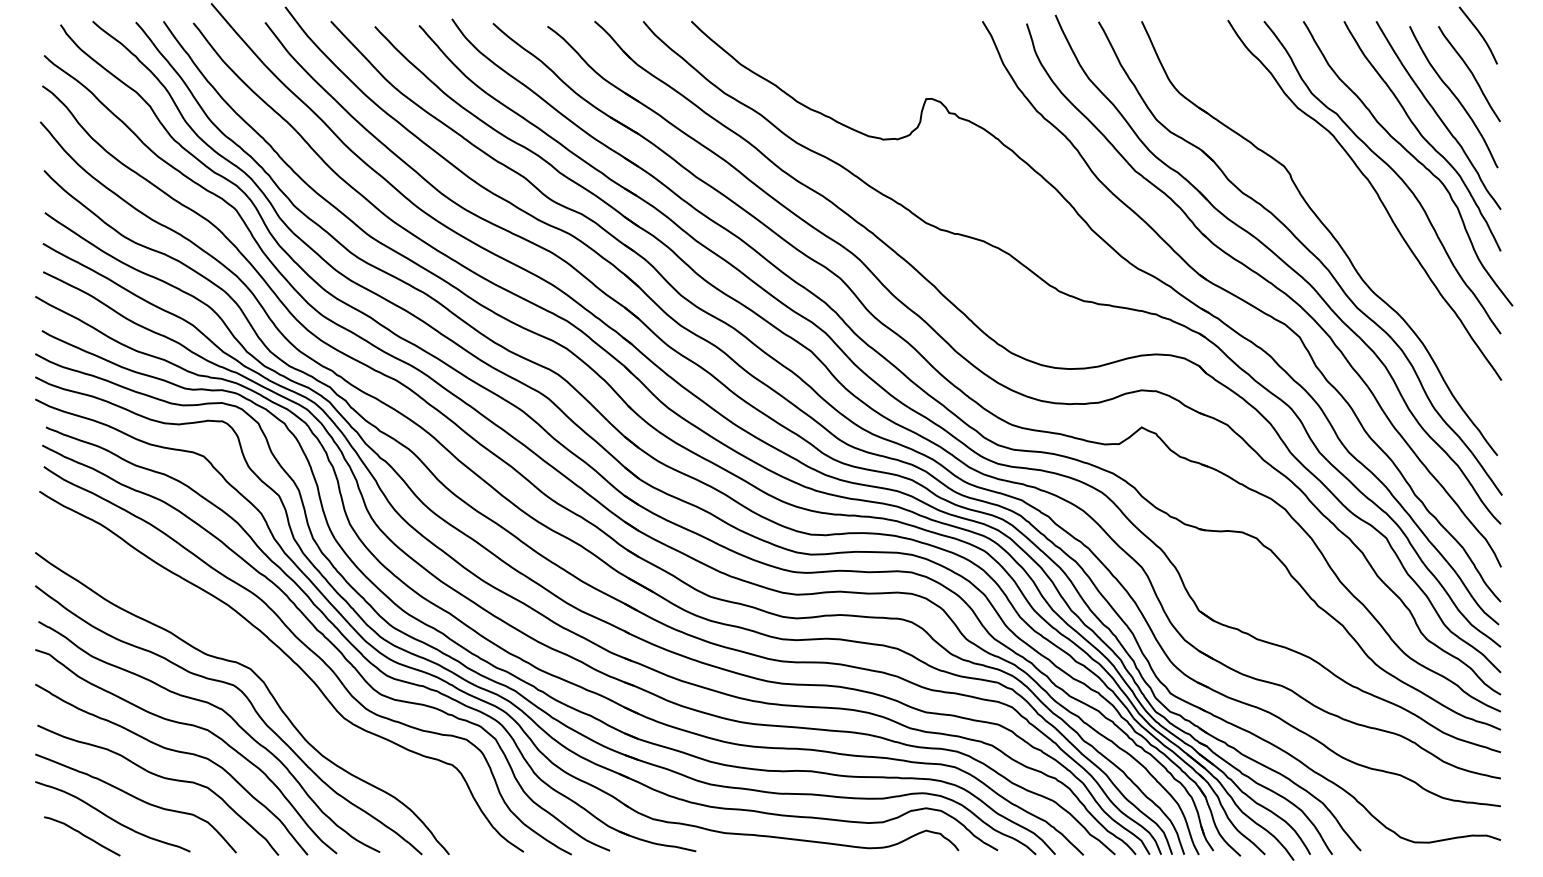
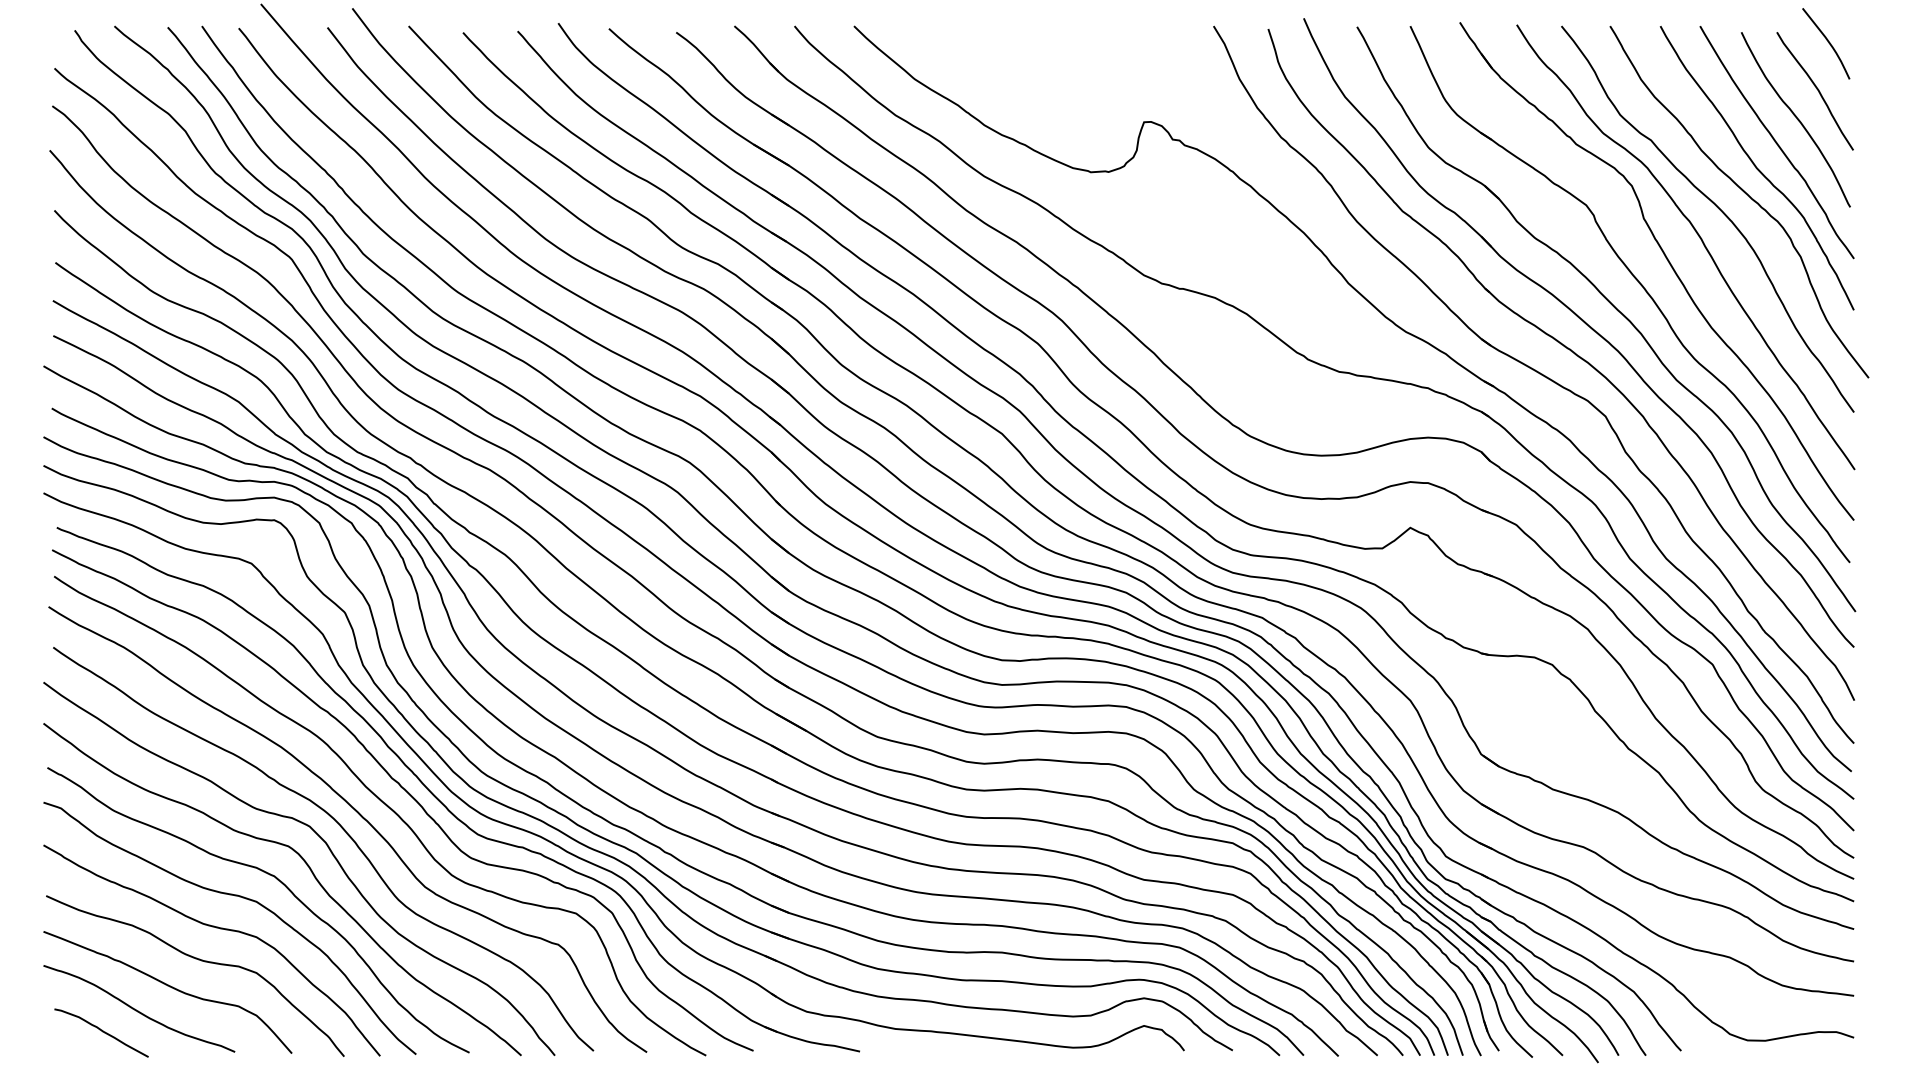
part: (1350, 213) -> (1668, 263), added
curve: (280, 675) -> (346, 834), added

